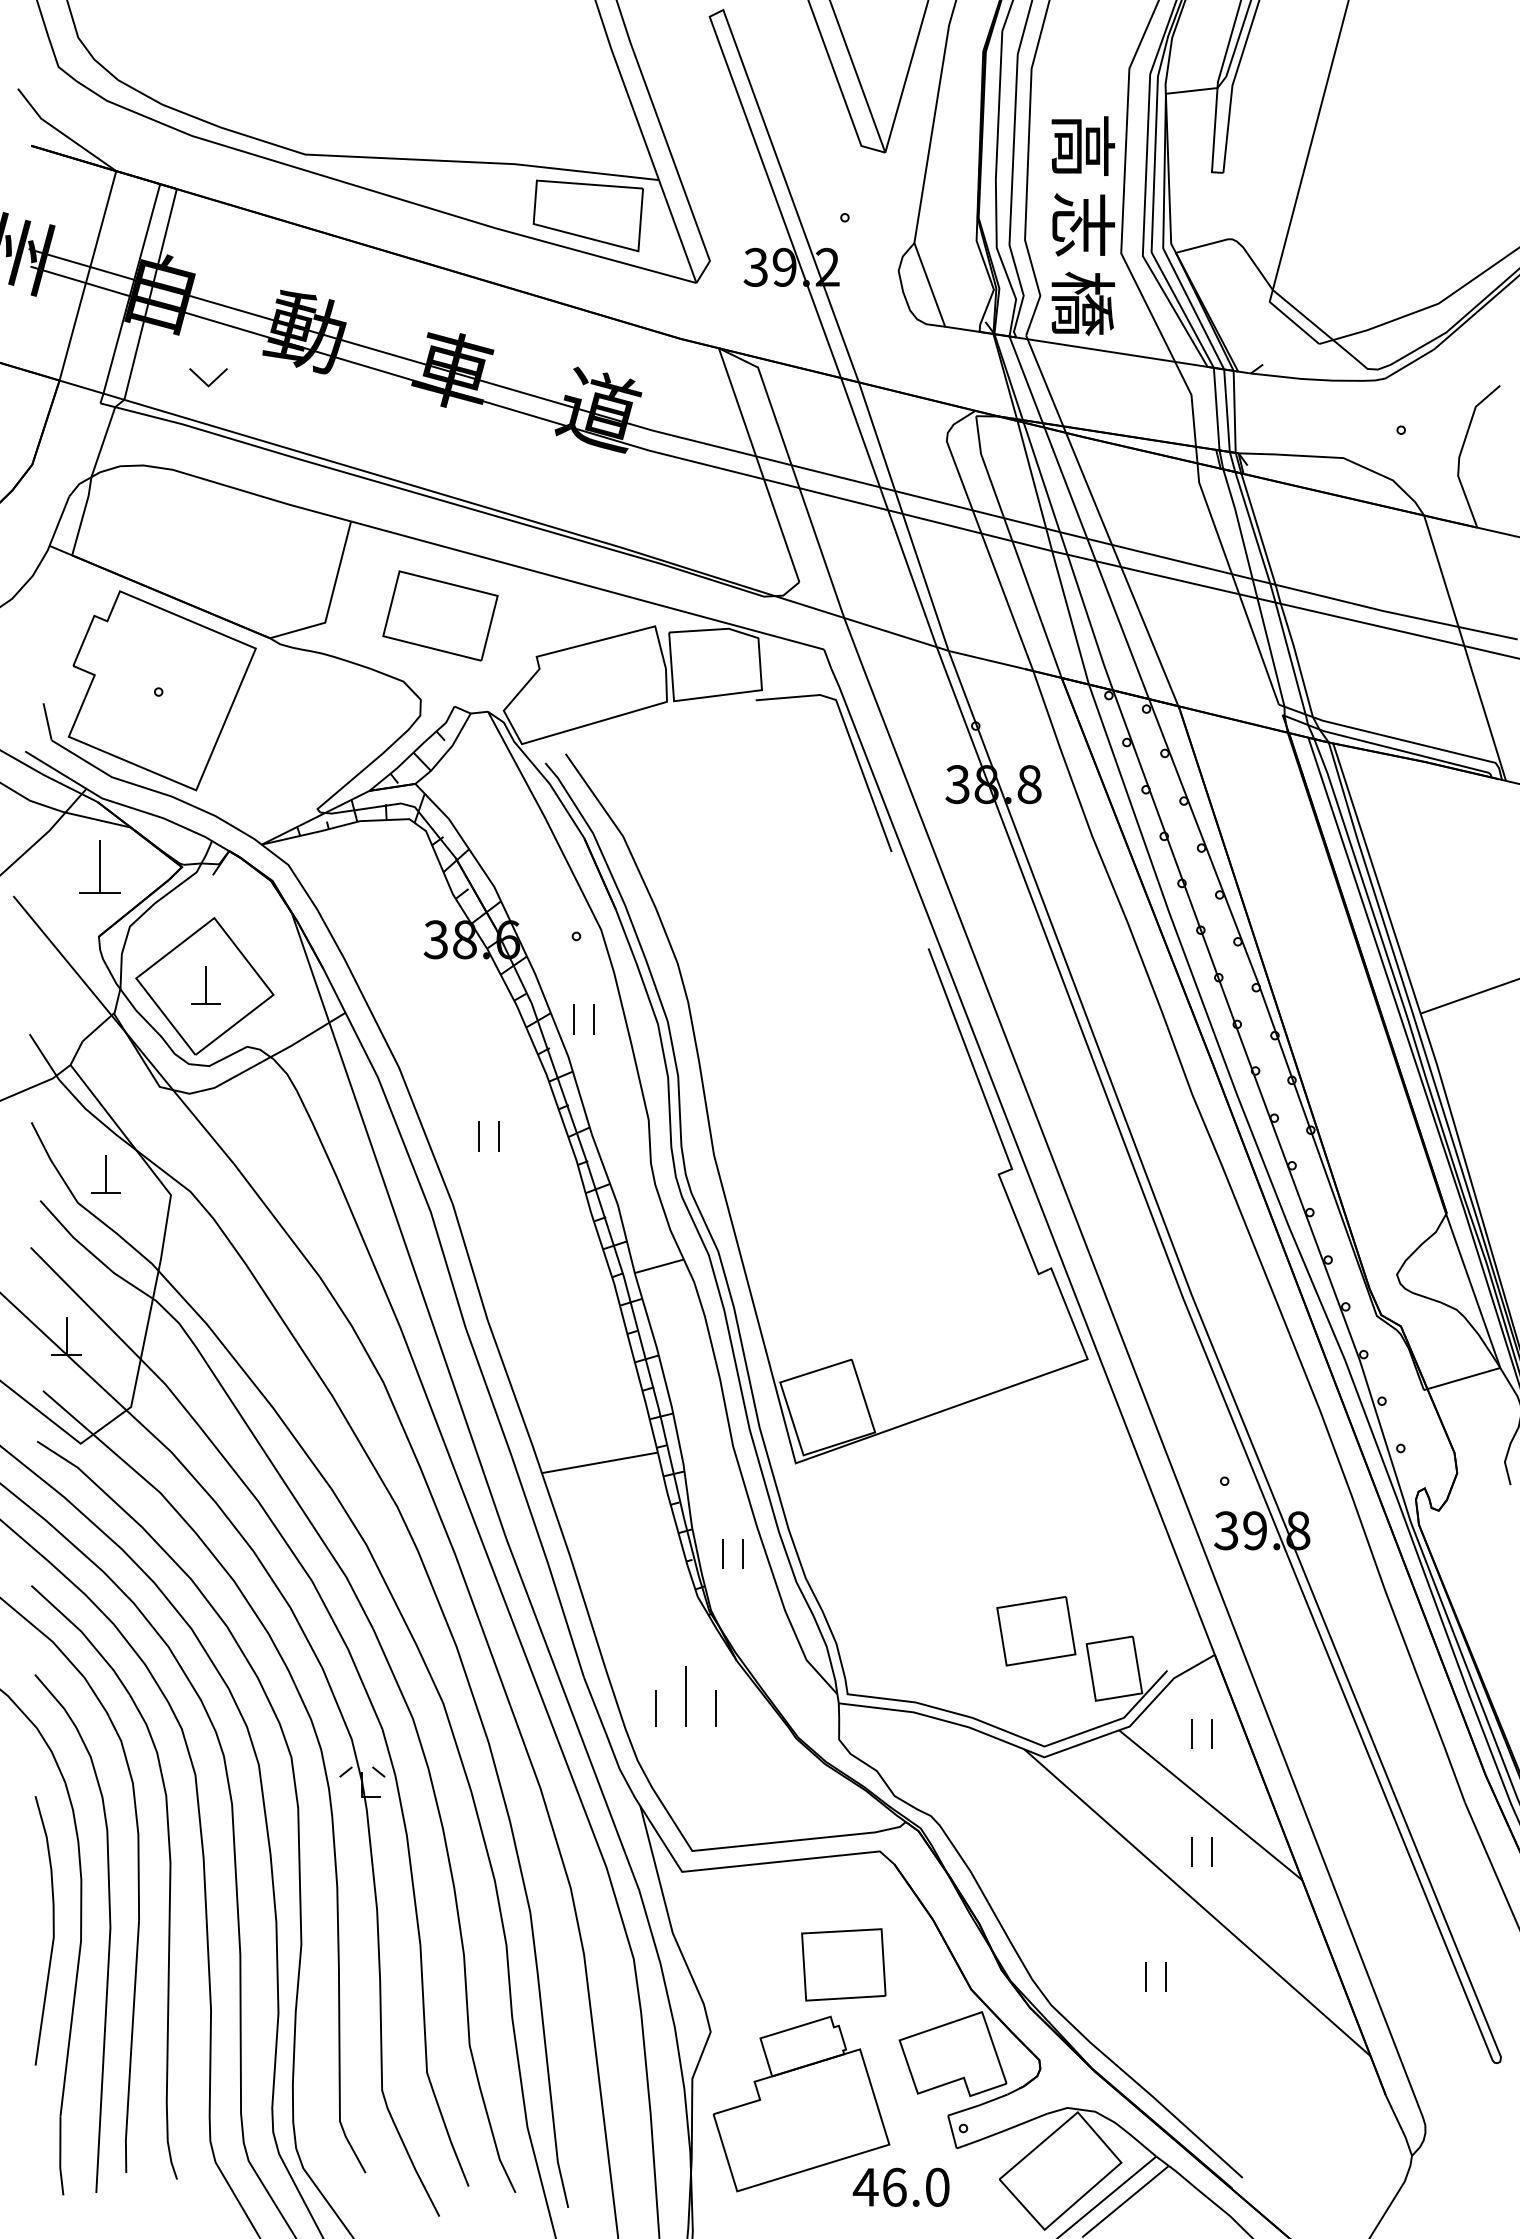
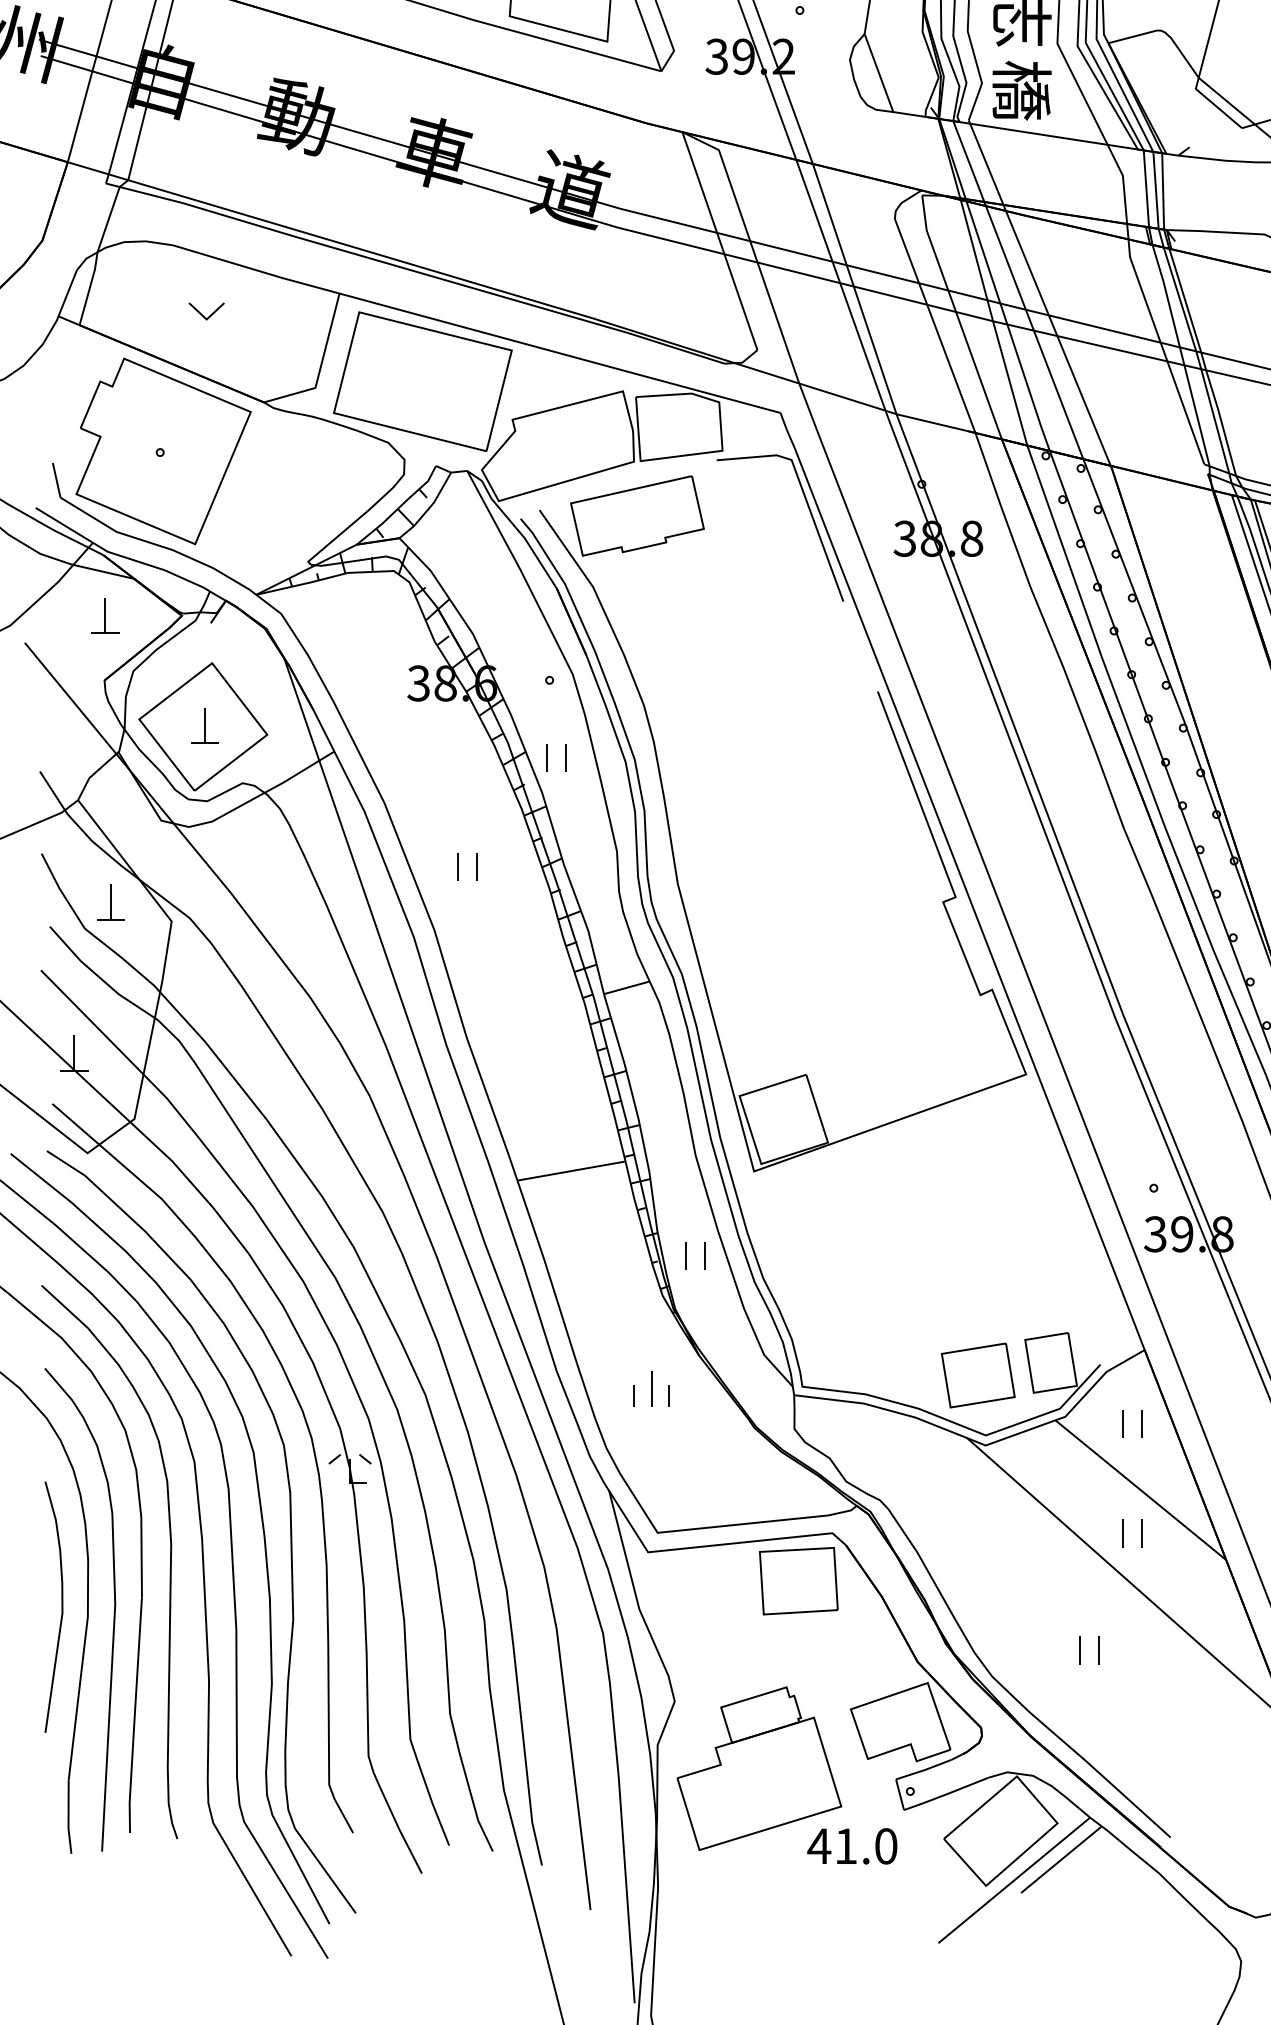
part: (208, 377) -> (206, 311), moved
part: (440, 615) -> (422, 381), size x1.67
part: (670, 759) -> (637, 515), added
part: (99, 867) -> (105, 616), size x0.71
part: (1036, 1631) -> (978, 1375), moved
part: (685, 1696) -> (651, 1388), size x0.62
part: (843, 1964) -> (798, 1580), moved
text: (894, 2186) -> (846, 1845), 46.0 -> 41.0

